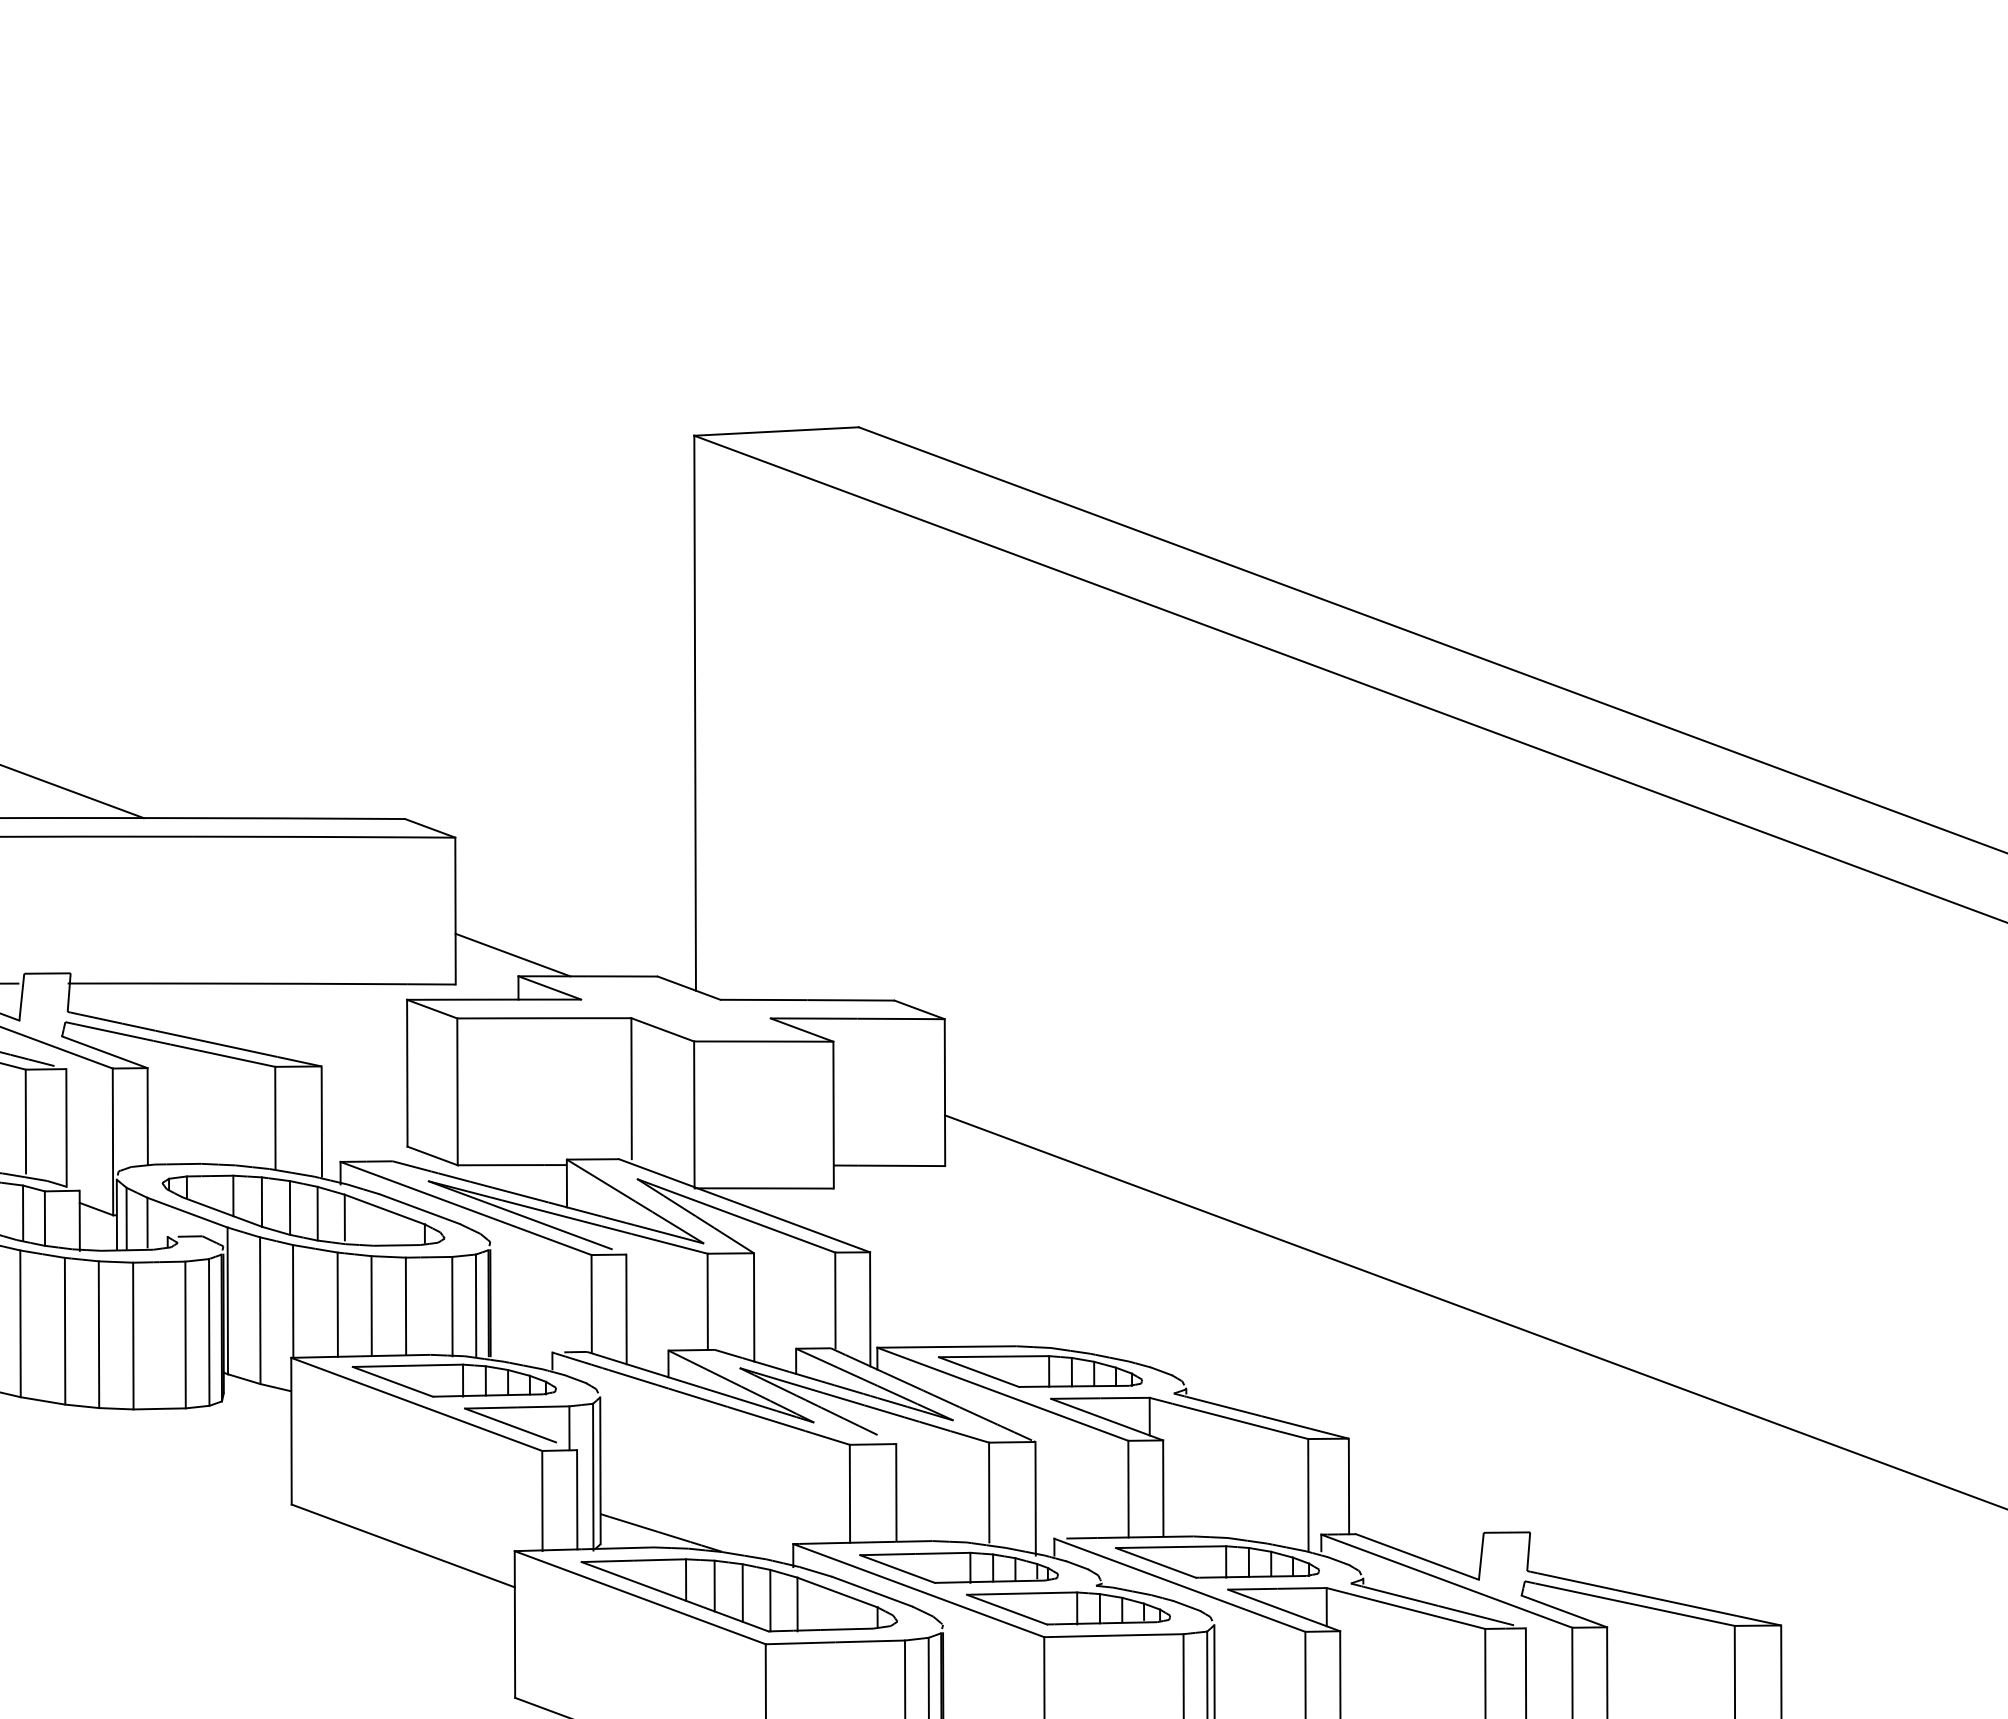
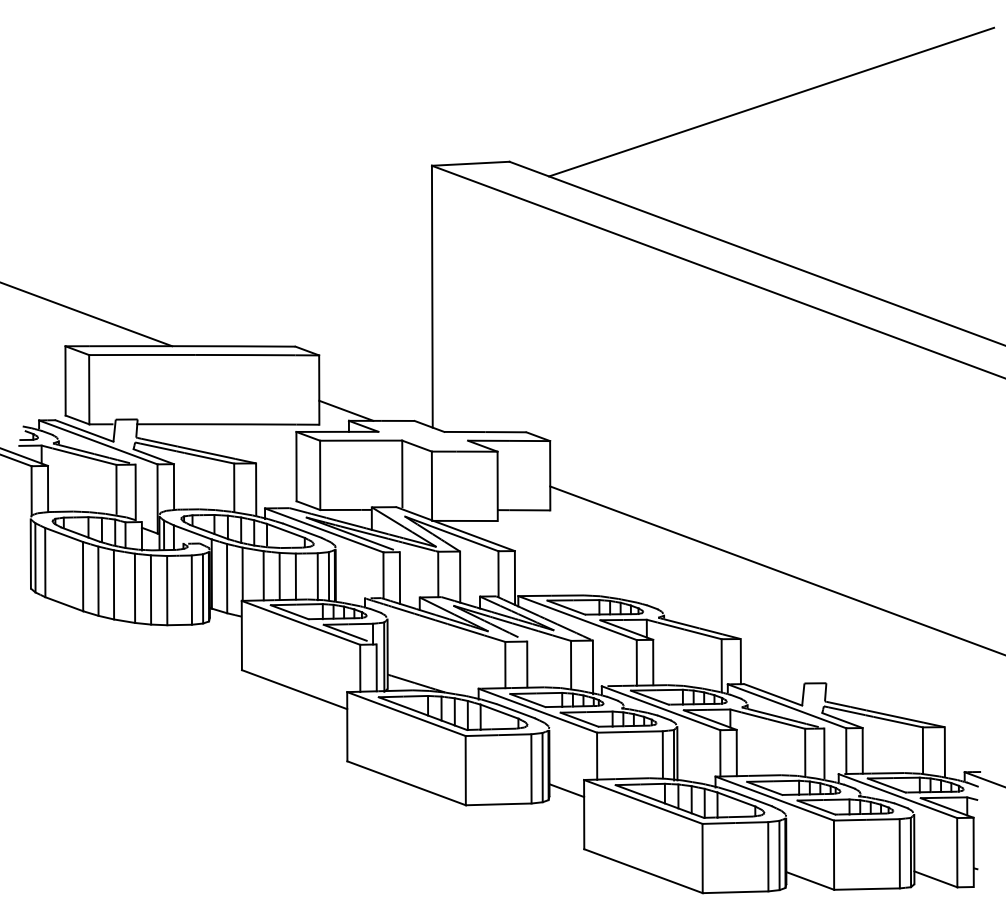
line: (1413, 299) -> (771, 101), added

